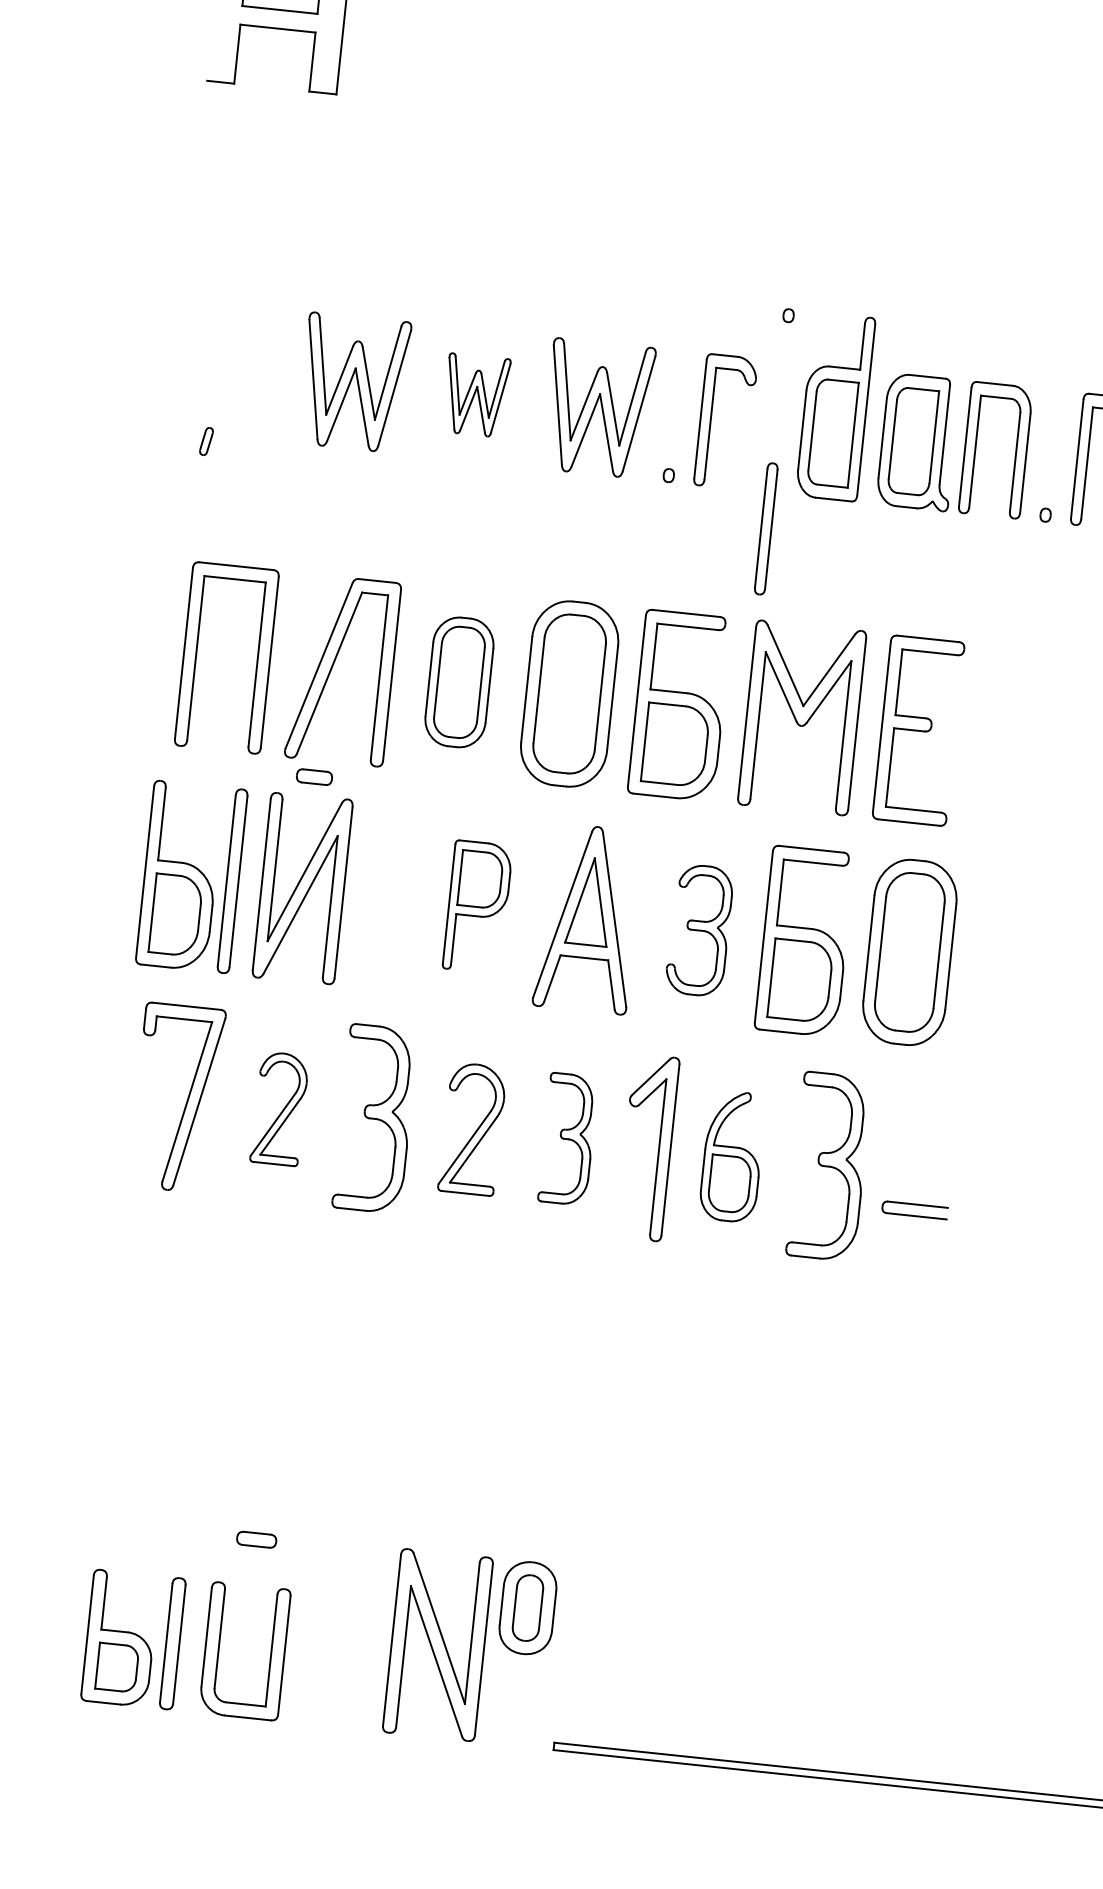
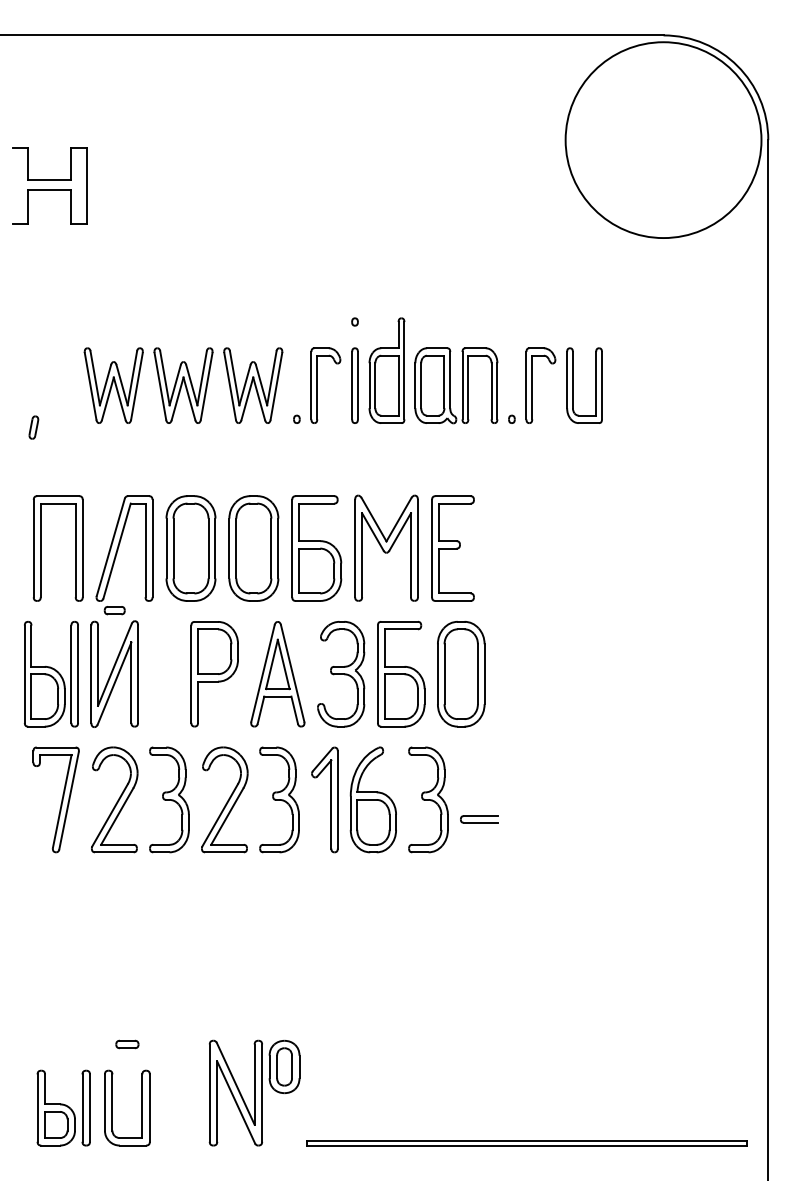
part: (476, 395) -> (183, 385), size x1.67
part: (205, 441) -> (33, 427), size x1.43
part: (765, 528) -> (354, 385), moved
part: (458, 682) -> (190, 548), size x1.43
part: (477, 907) -> (214, 674), size x1.43
part: (700, 930) -> (341, 674), size x1.43
part: (279, 1108) -> (114, 799), size x1.67
part: (471, 1128) -> (224, 799), size x1.43
part: (568, 1138) -> (279, 799), size x1.43
part: (731, 1155) -> (372, 799), size x1.43

